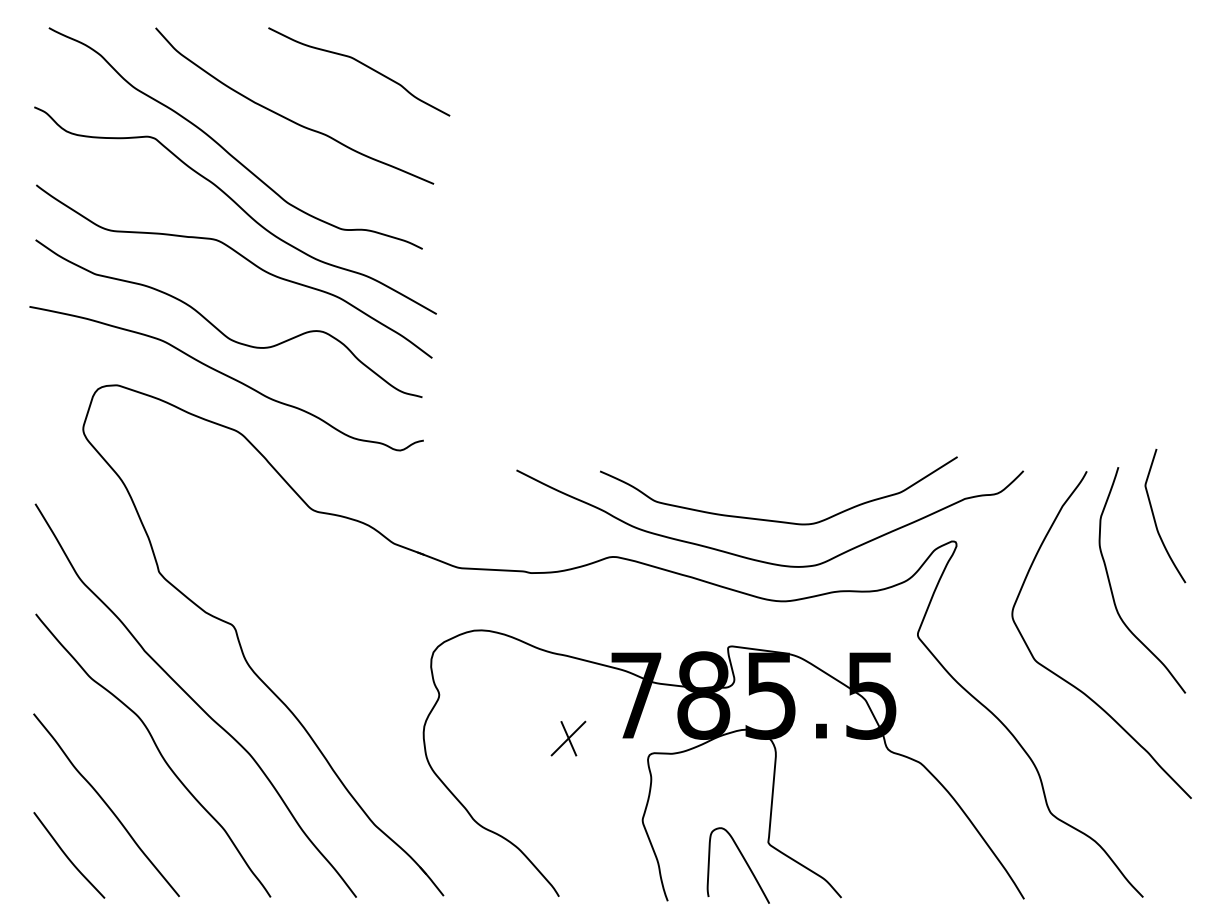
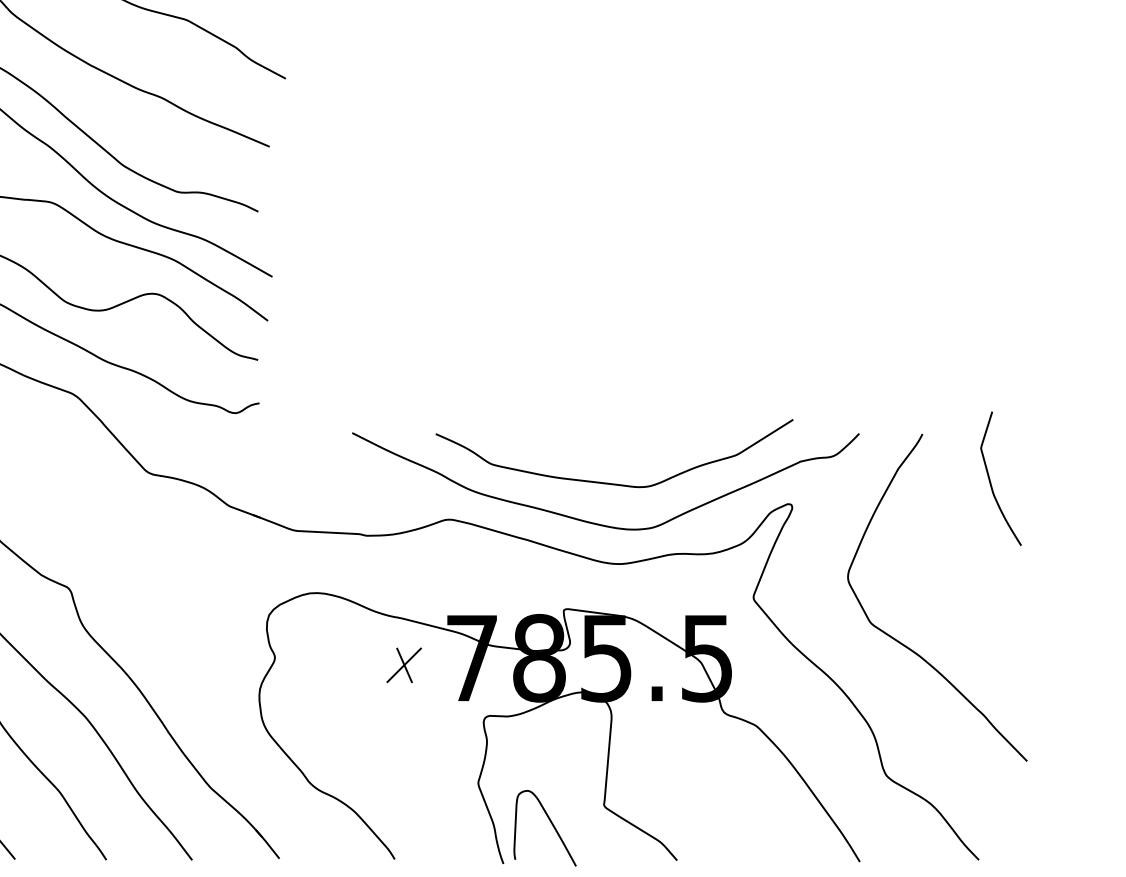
curve: (1112, 589) -> (948, 552), removed
part: (568, 738) -> (404, 665), moved
curve: (744, 861) -> (551, 824), moved

